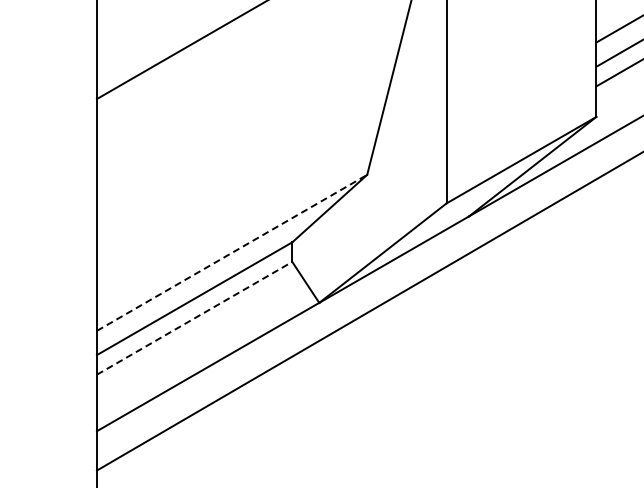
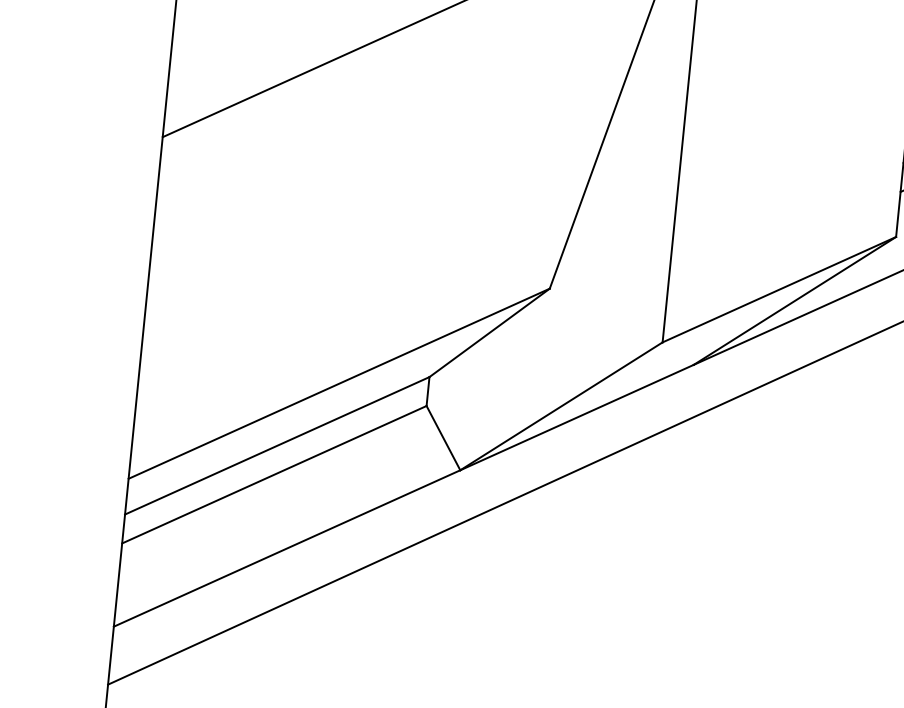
line: (232, 252) -> (339, 383), dashed -> solid
line: (194, 318) -> (274, 474), dashed -> solid

